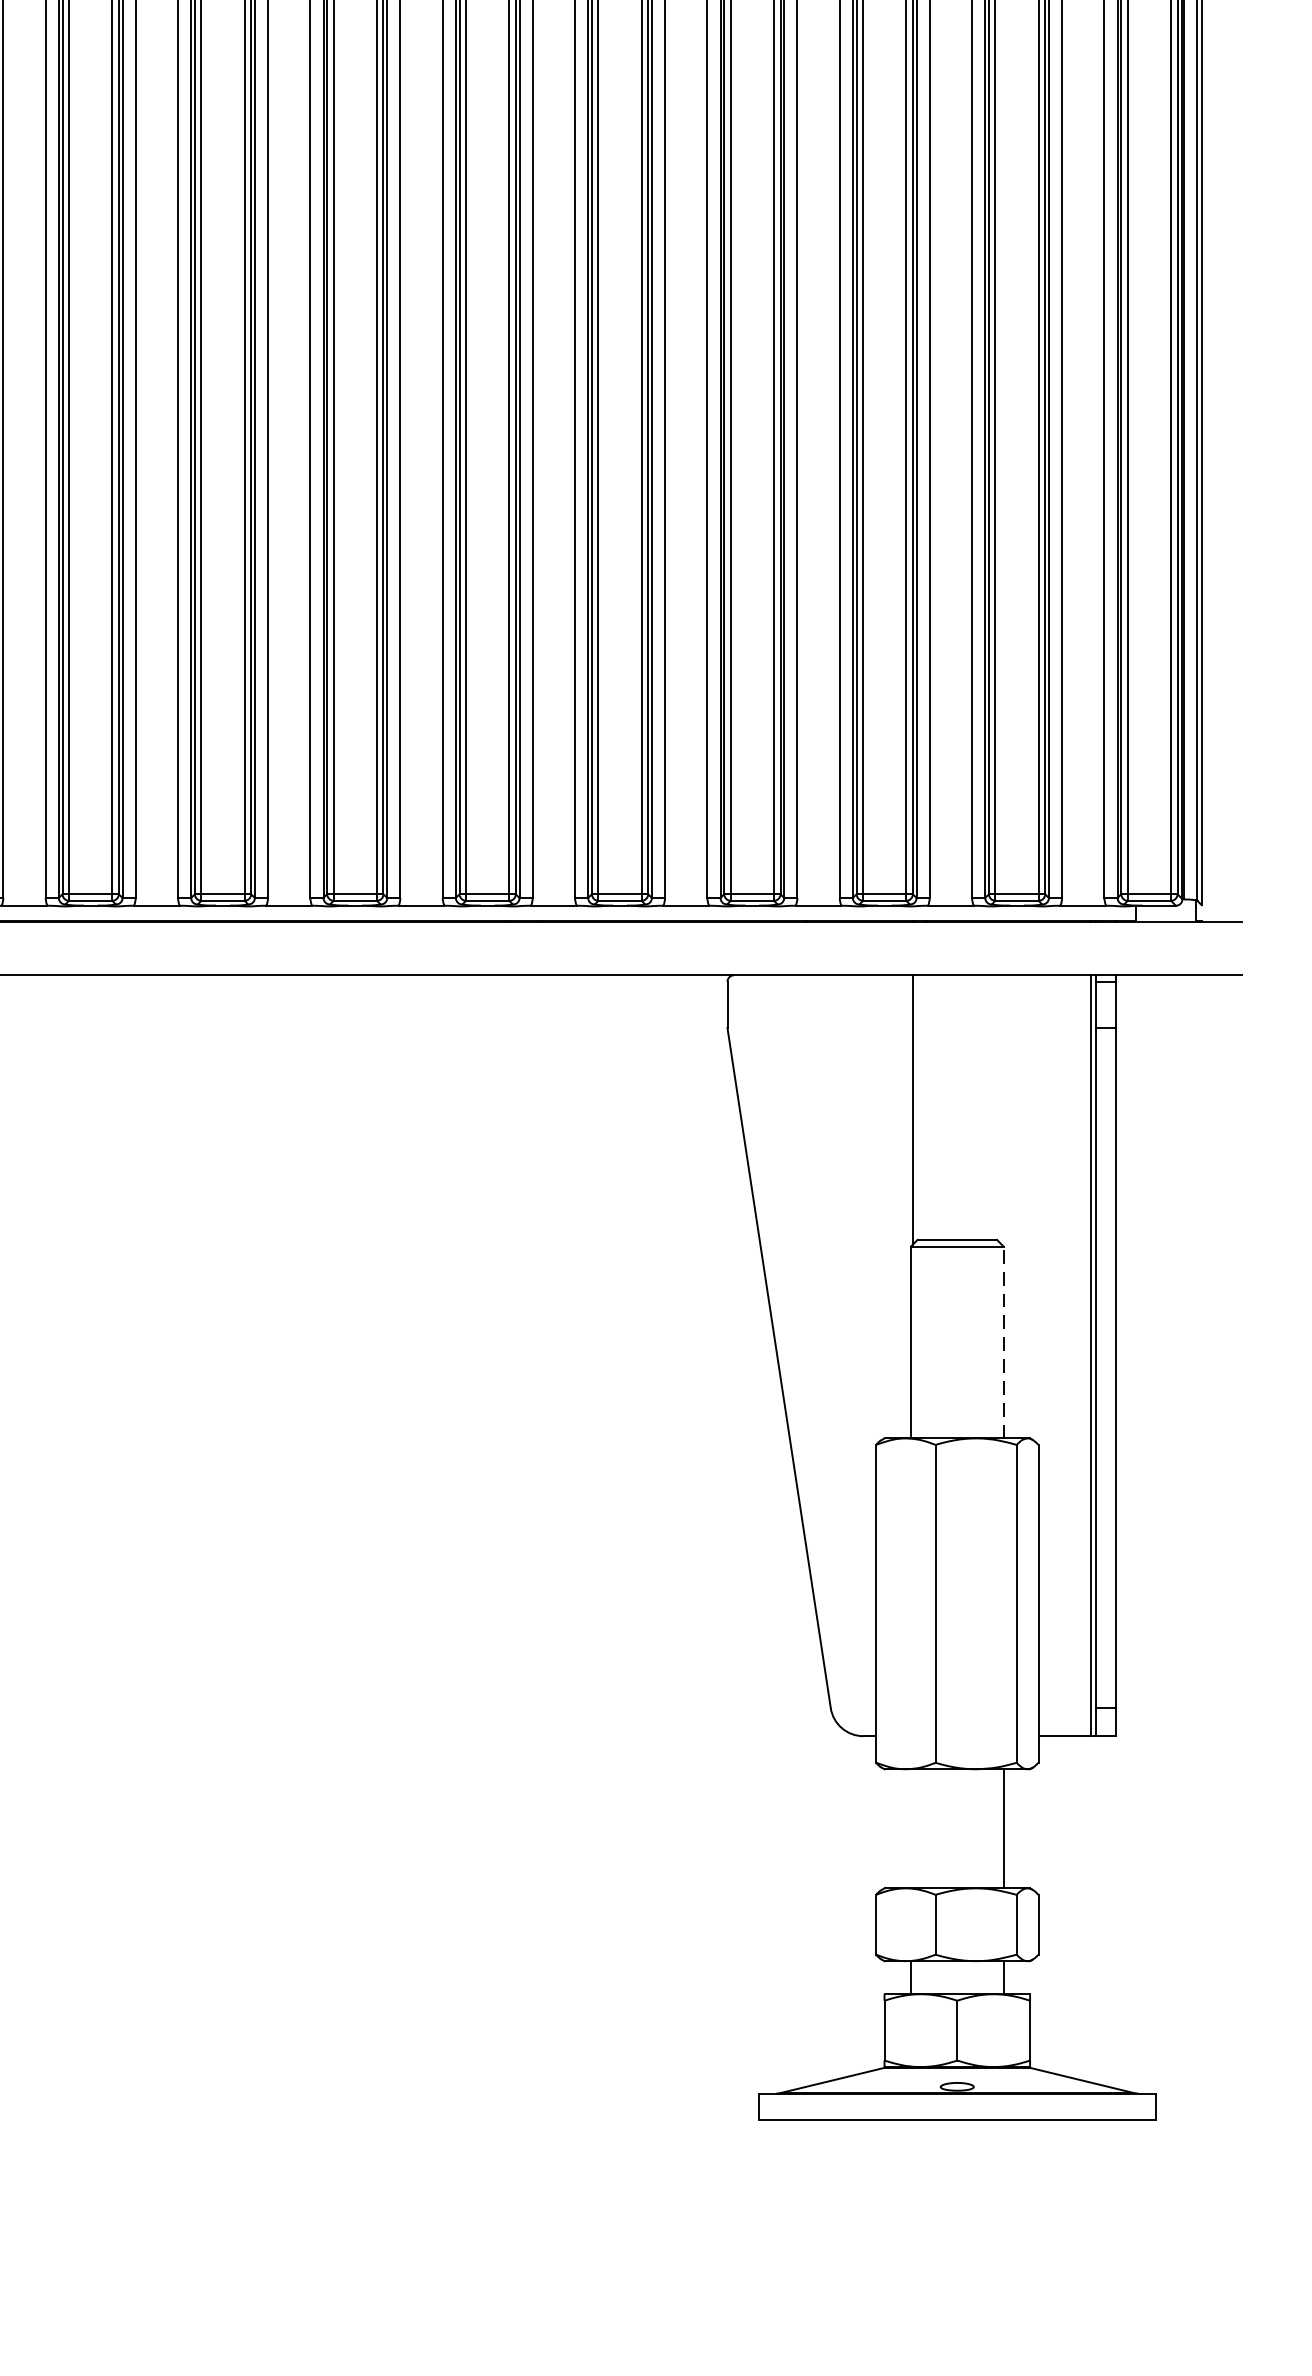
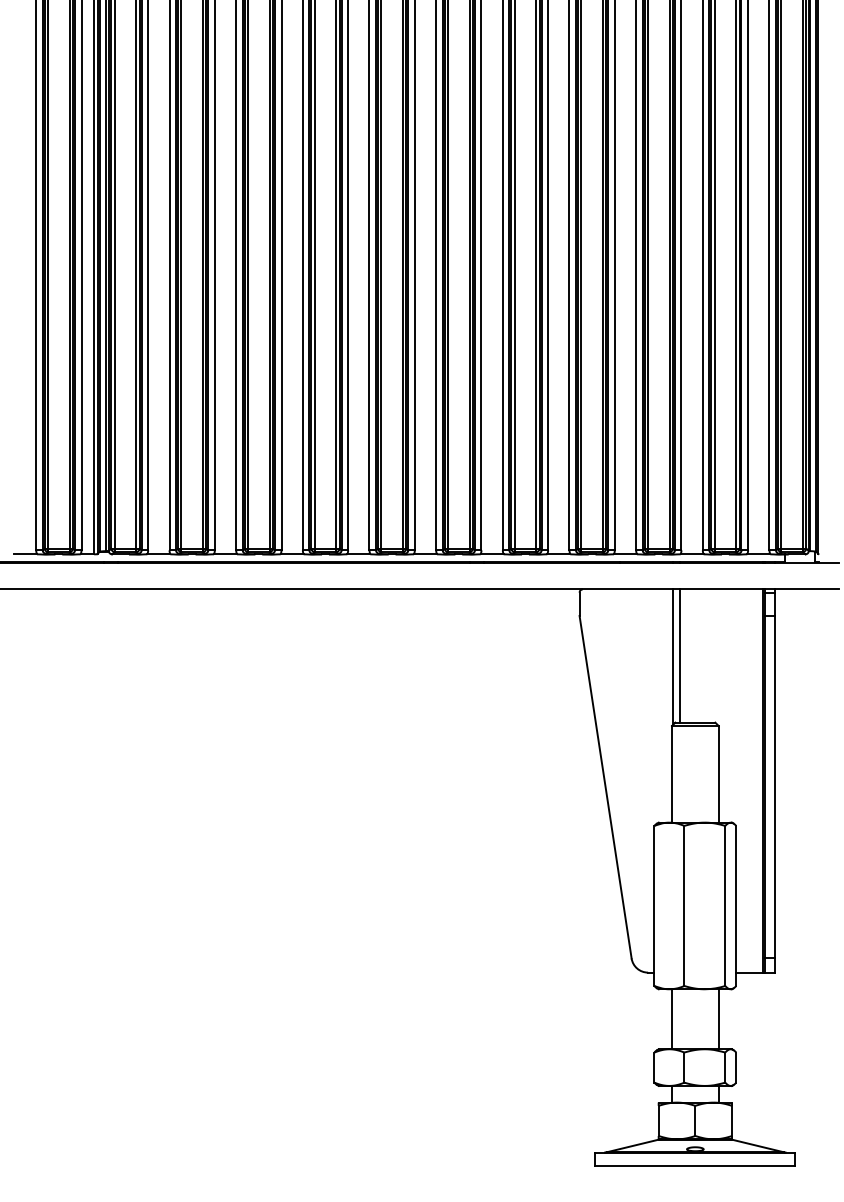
line: (927, 1106) -> (680, 655), added
line: (1003, 1340) -> (718, 773), dashed -> solid
line: (911, 1829) -> (672, 1019), added

